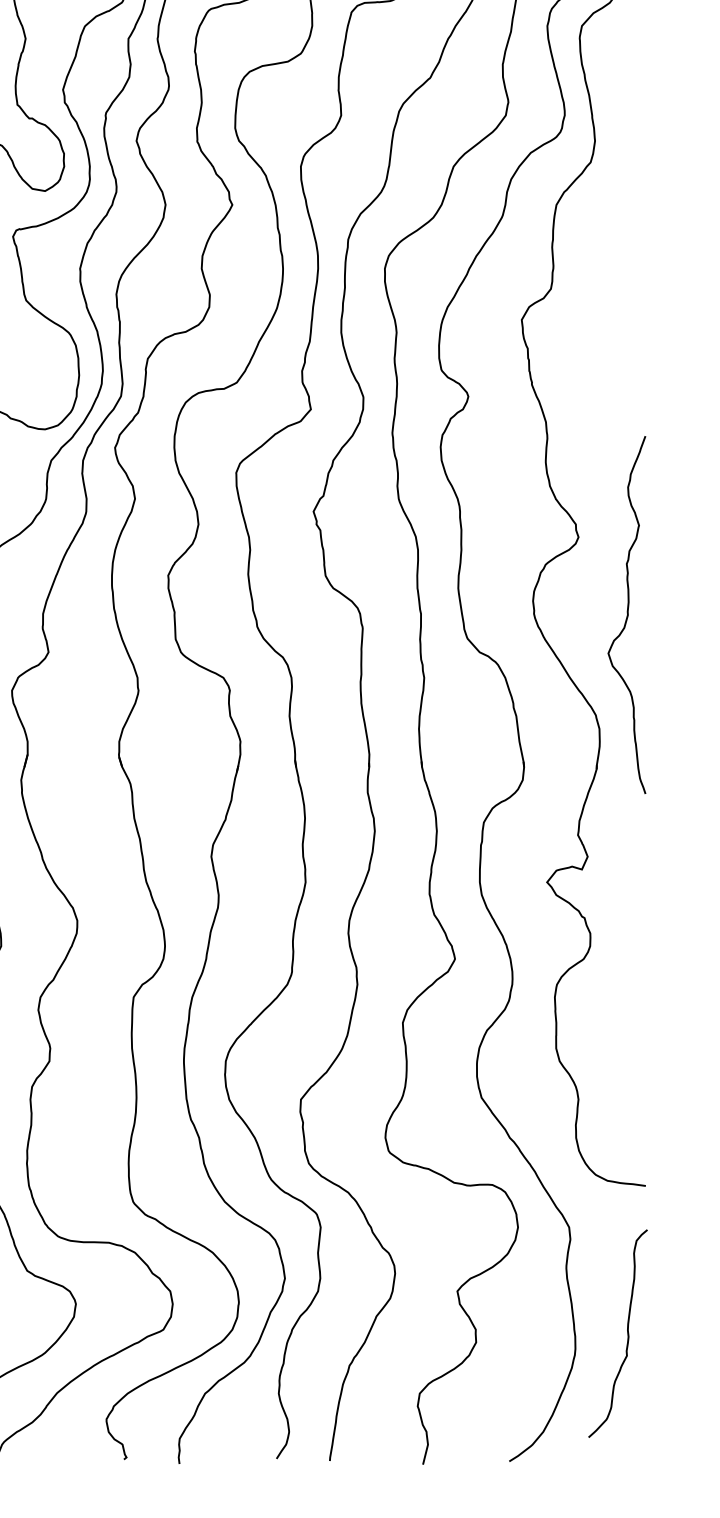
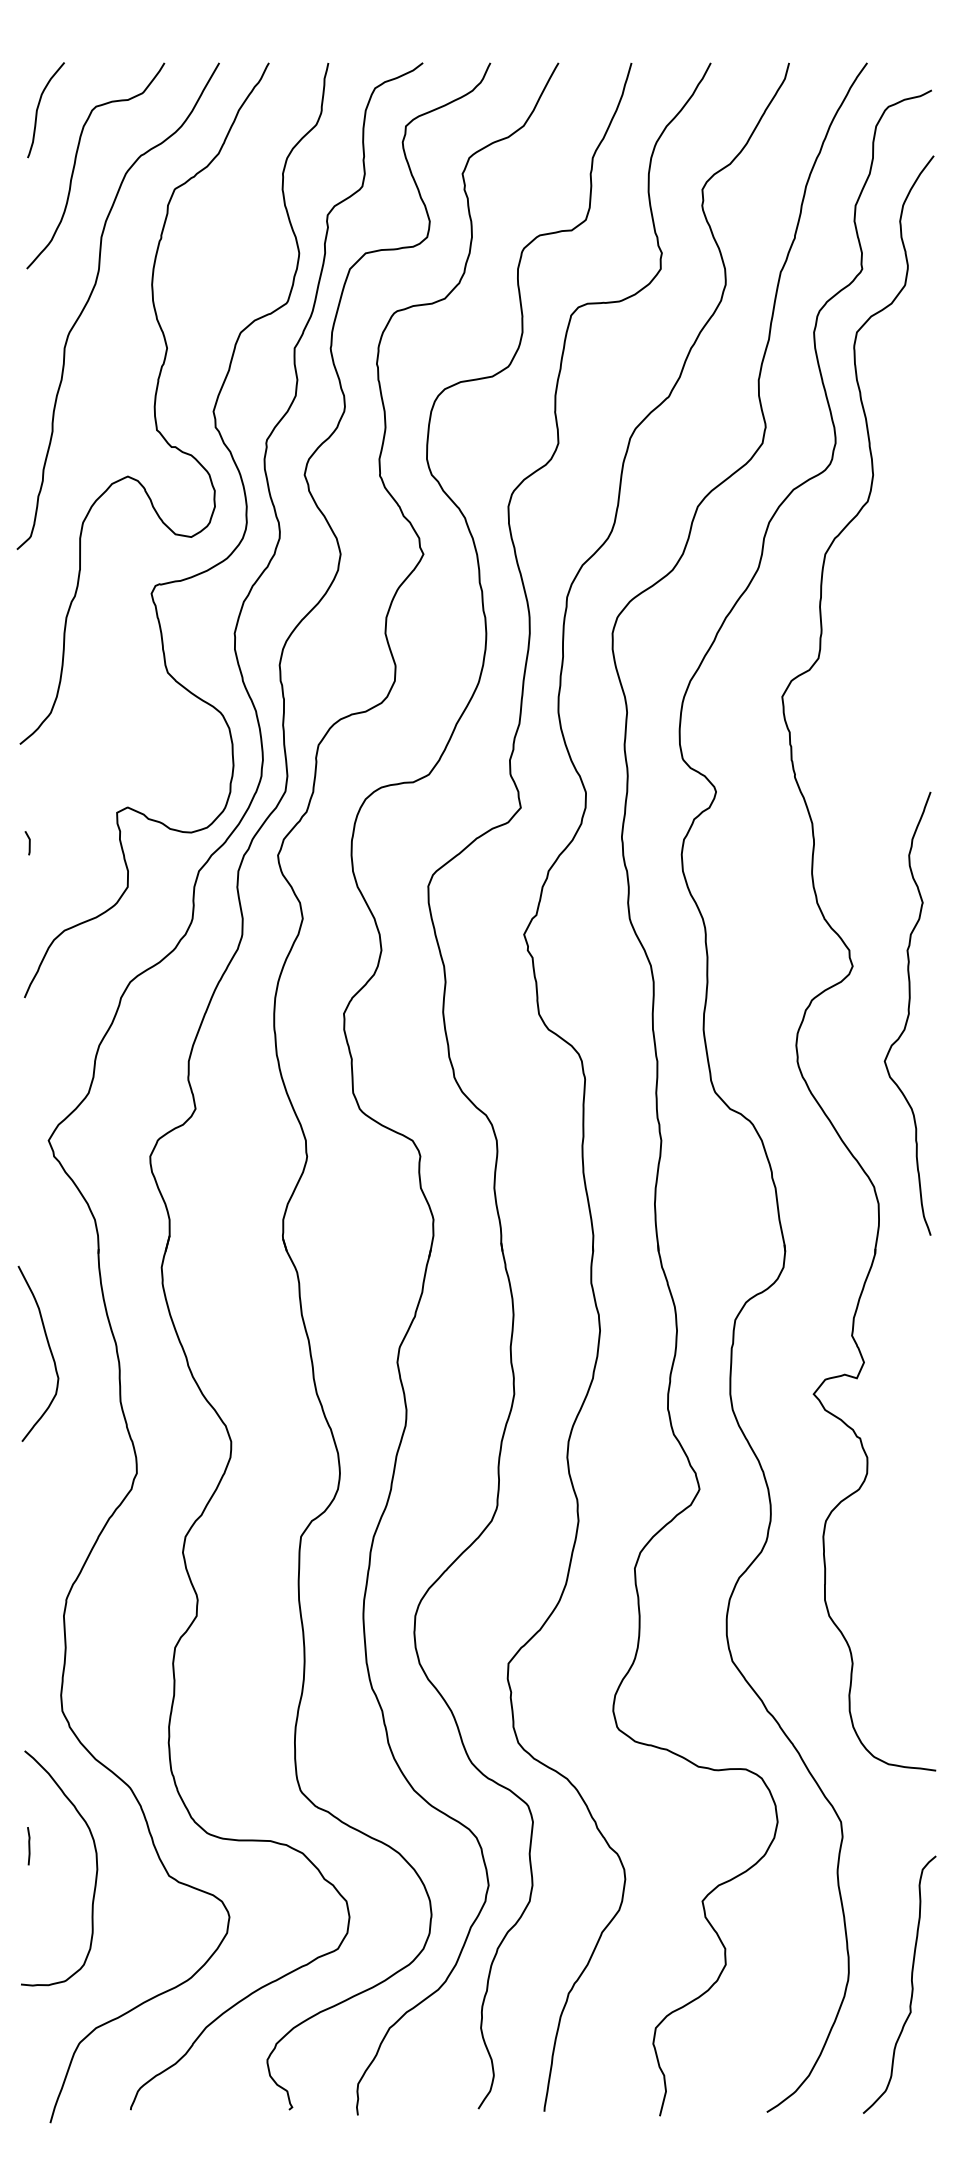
curve: (627, 614) -> (908, 1013), moved
curve: (627, 1333) -> (911, 1984), moved

